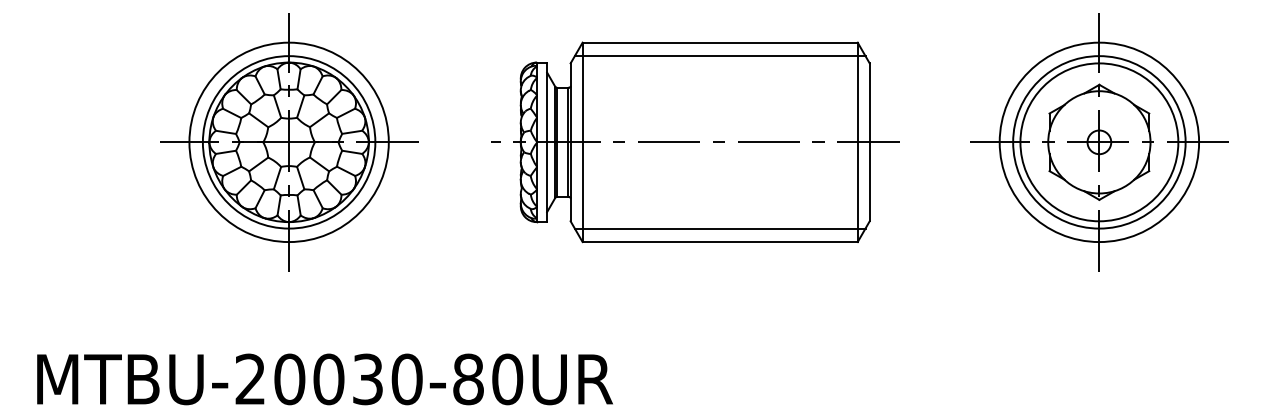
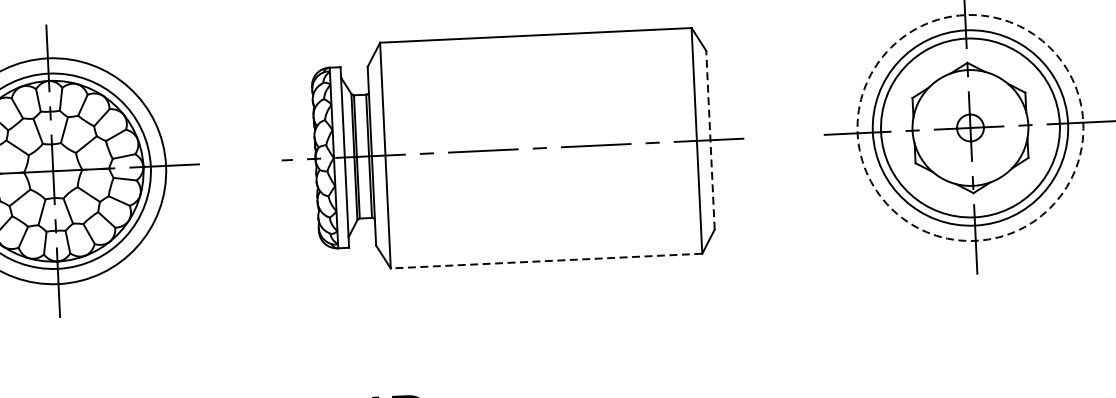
line: (719, 56) -> (535, 51), removed
line: (869, 142) -> (710, 140), solid -> dashed
circle: (1099, 142) -> (970, 128), solid -> dashed
line: (719, 228) -> (545, 245), removed
line: (720, 242) -> (546, 261), solid -> dashed

